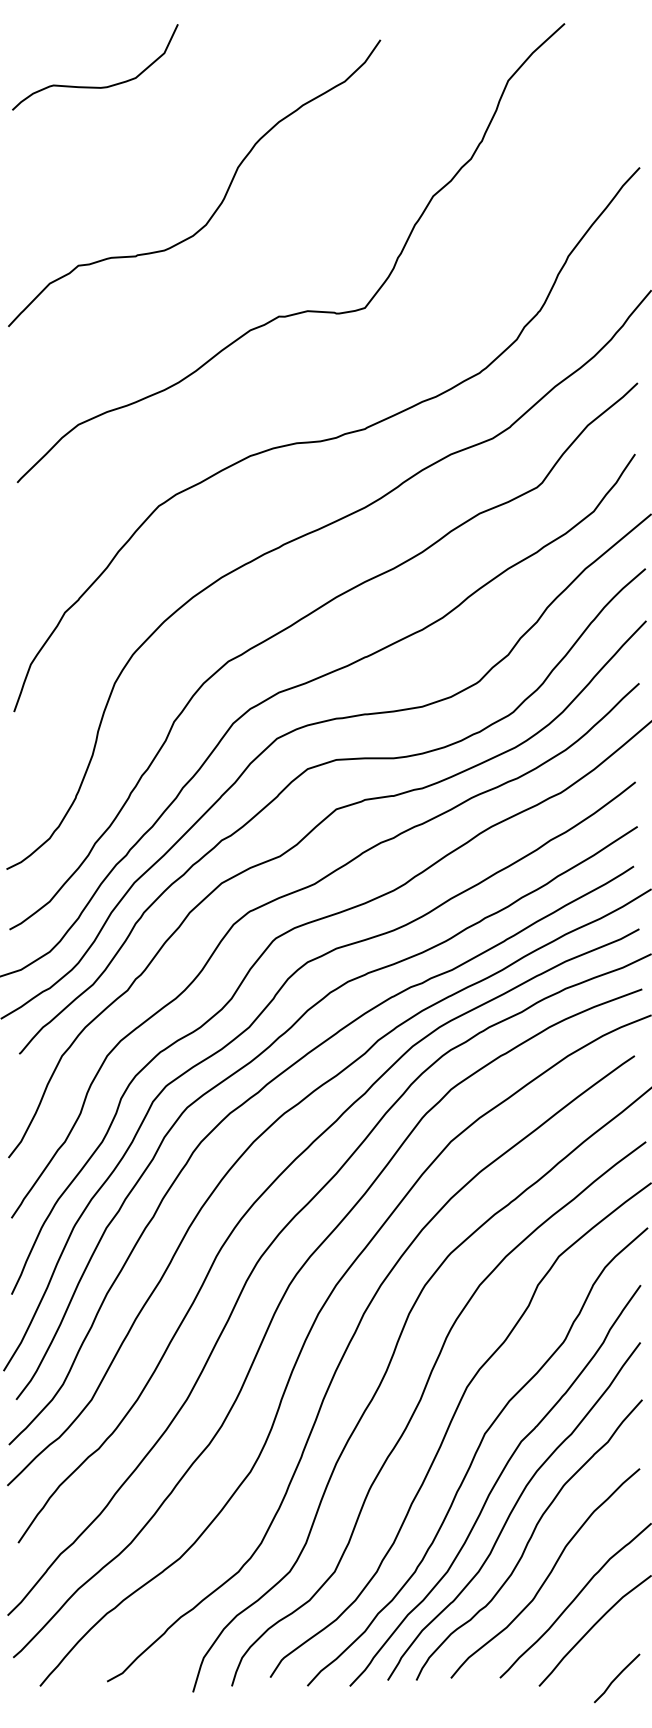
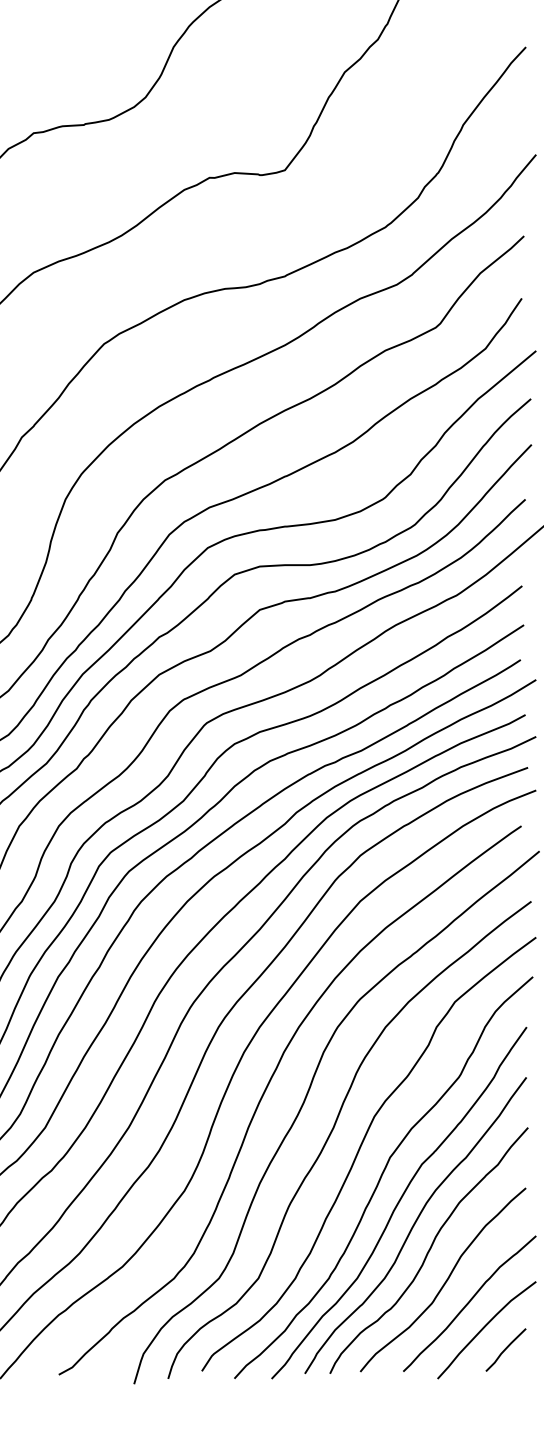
line: (617, 1677) -> (506, 1349), moved

